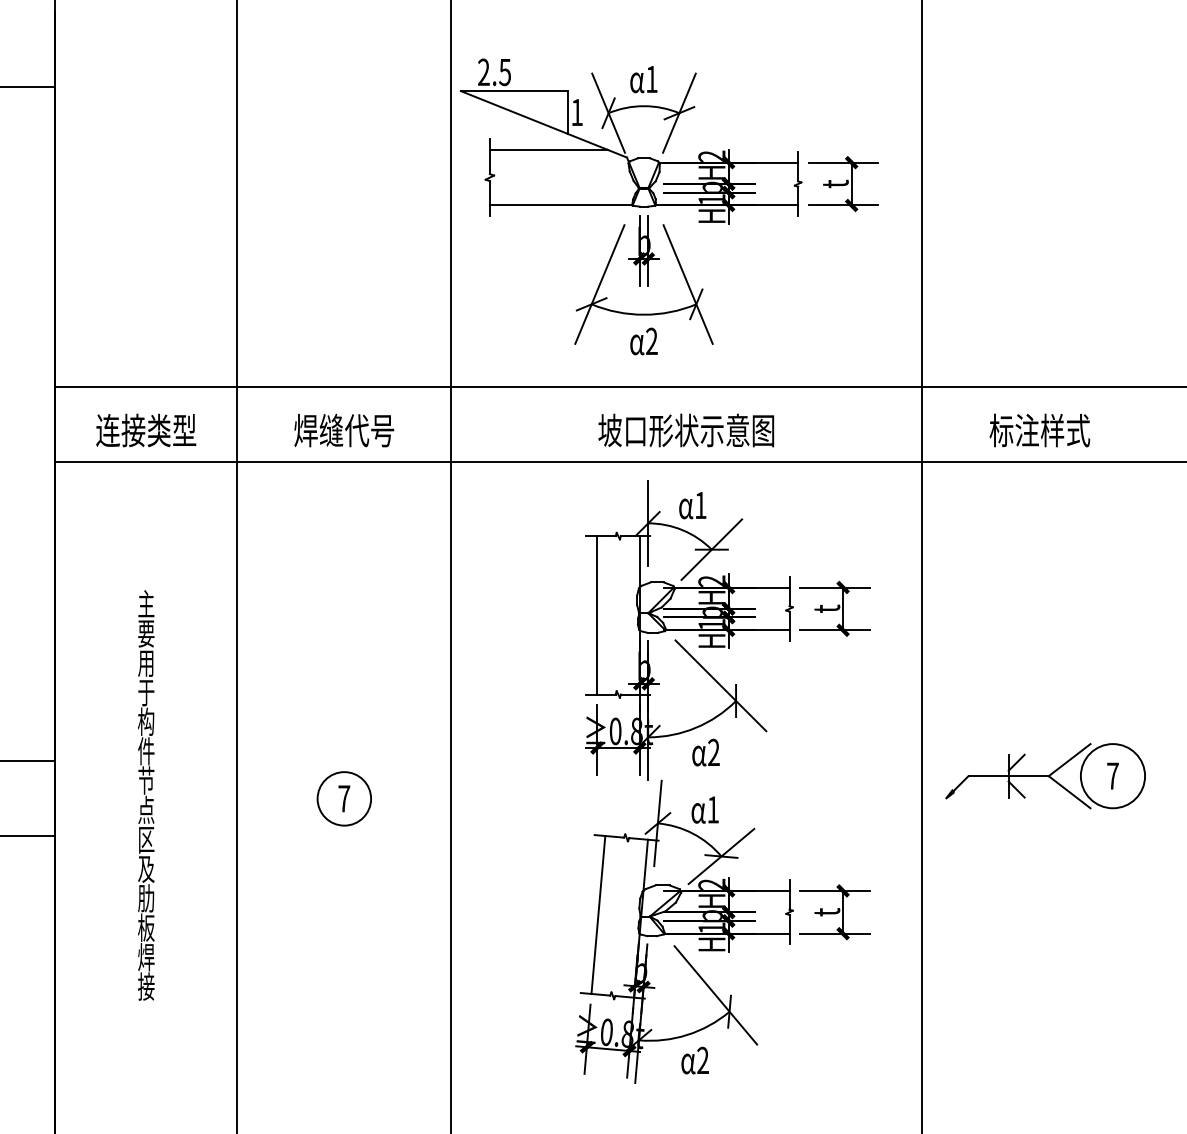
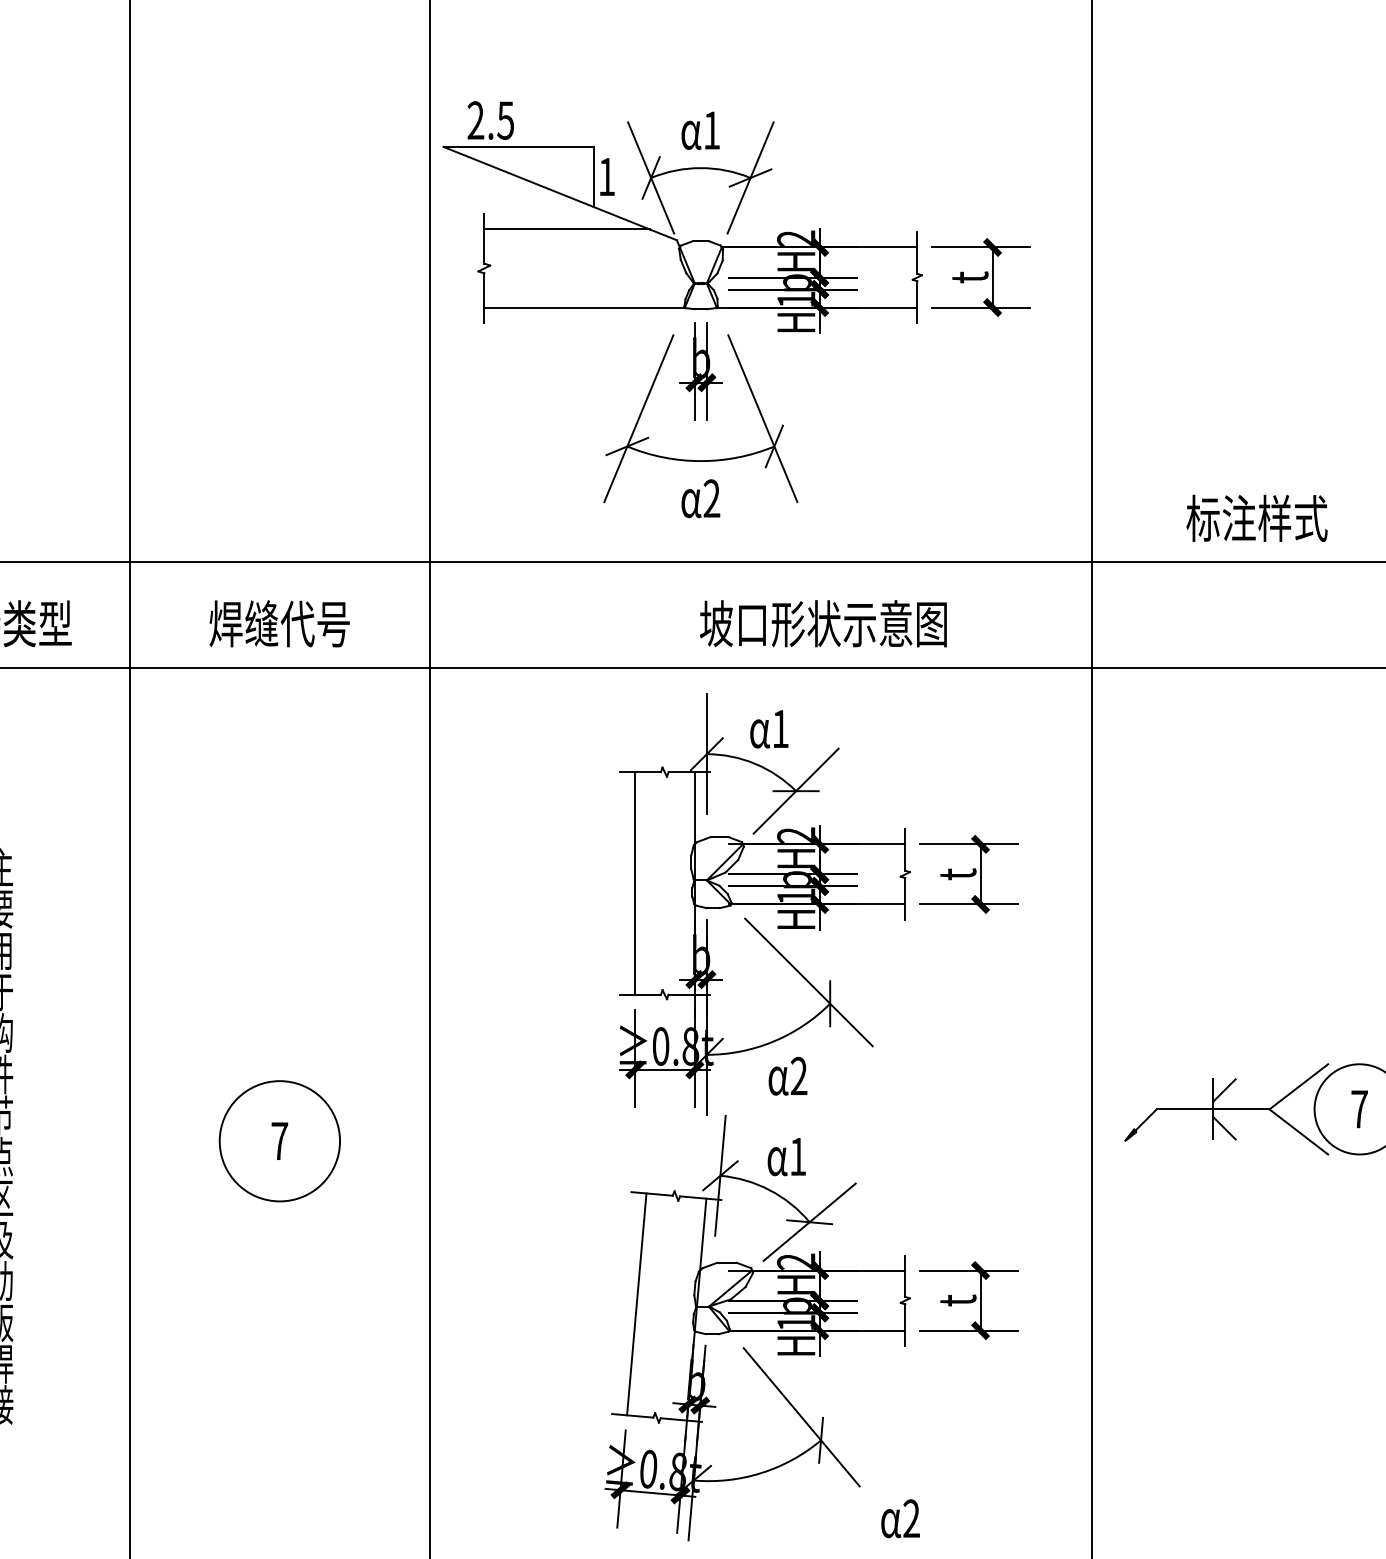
text: (686, 430) -> (823, 623), moved
text: (1039, 430) -> (1256, 518), moved
circle: (344, 798) -> (280, 1140), size x1.6
text: (694, 1060) -> (899, 1518), moved

